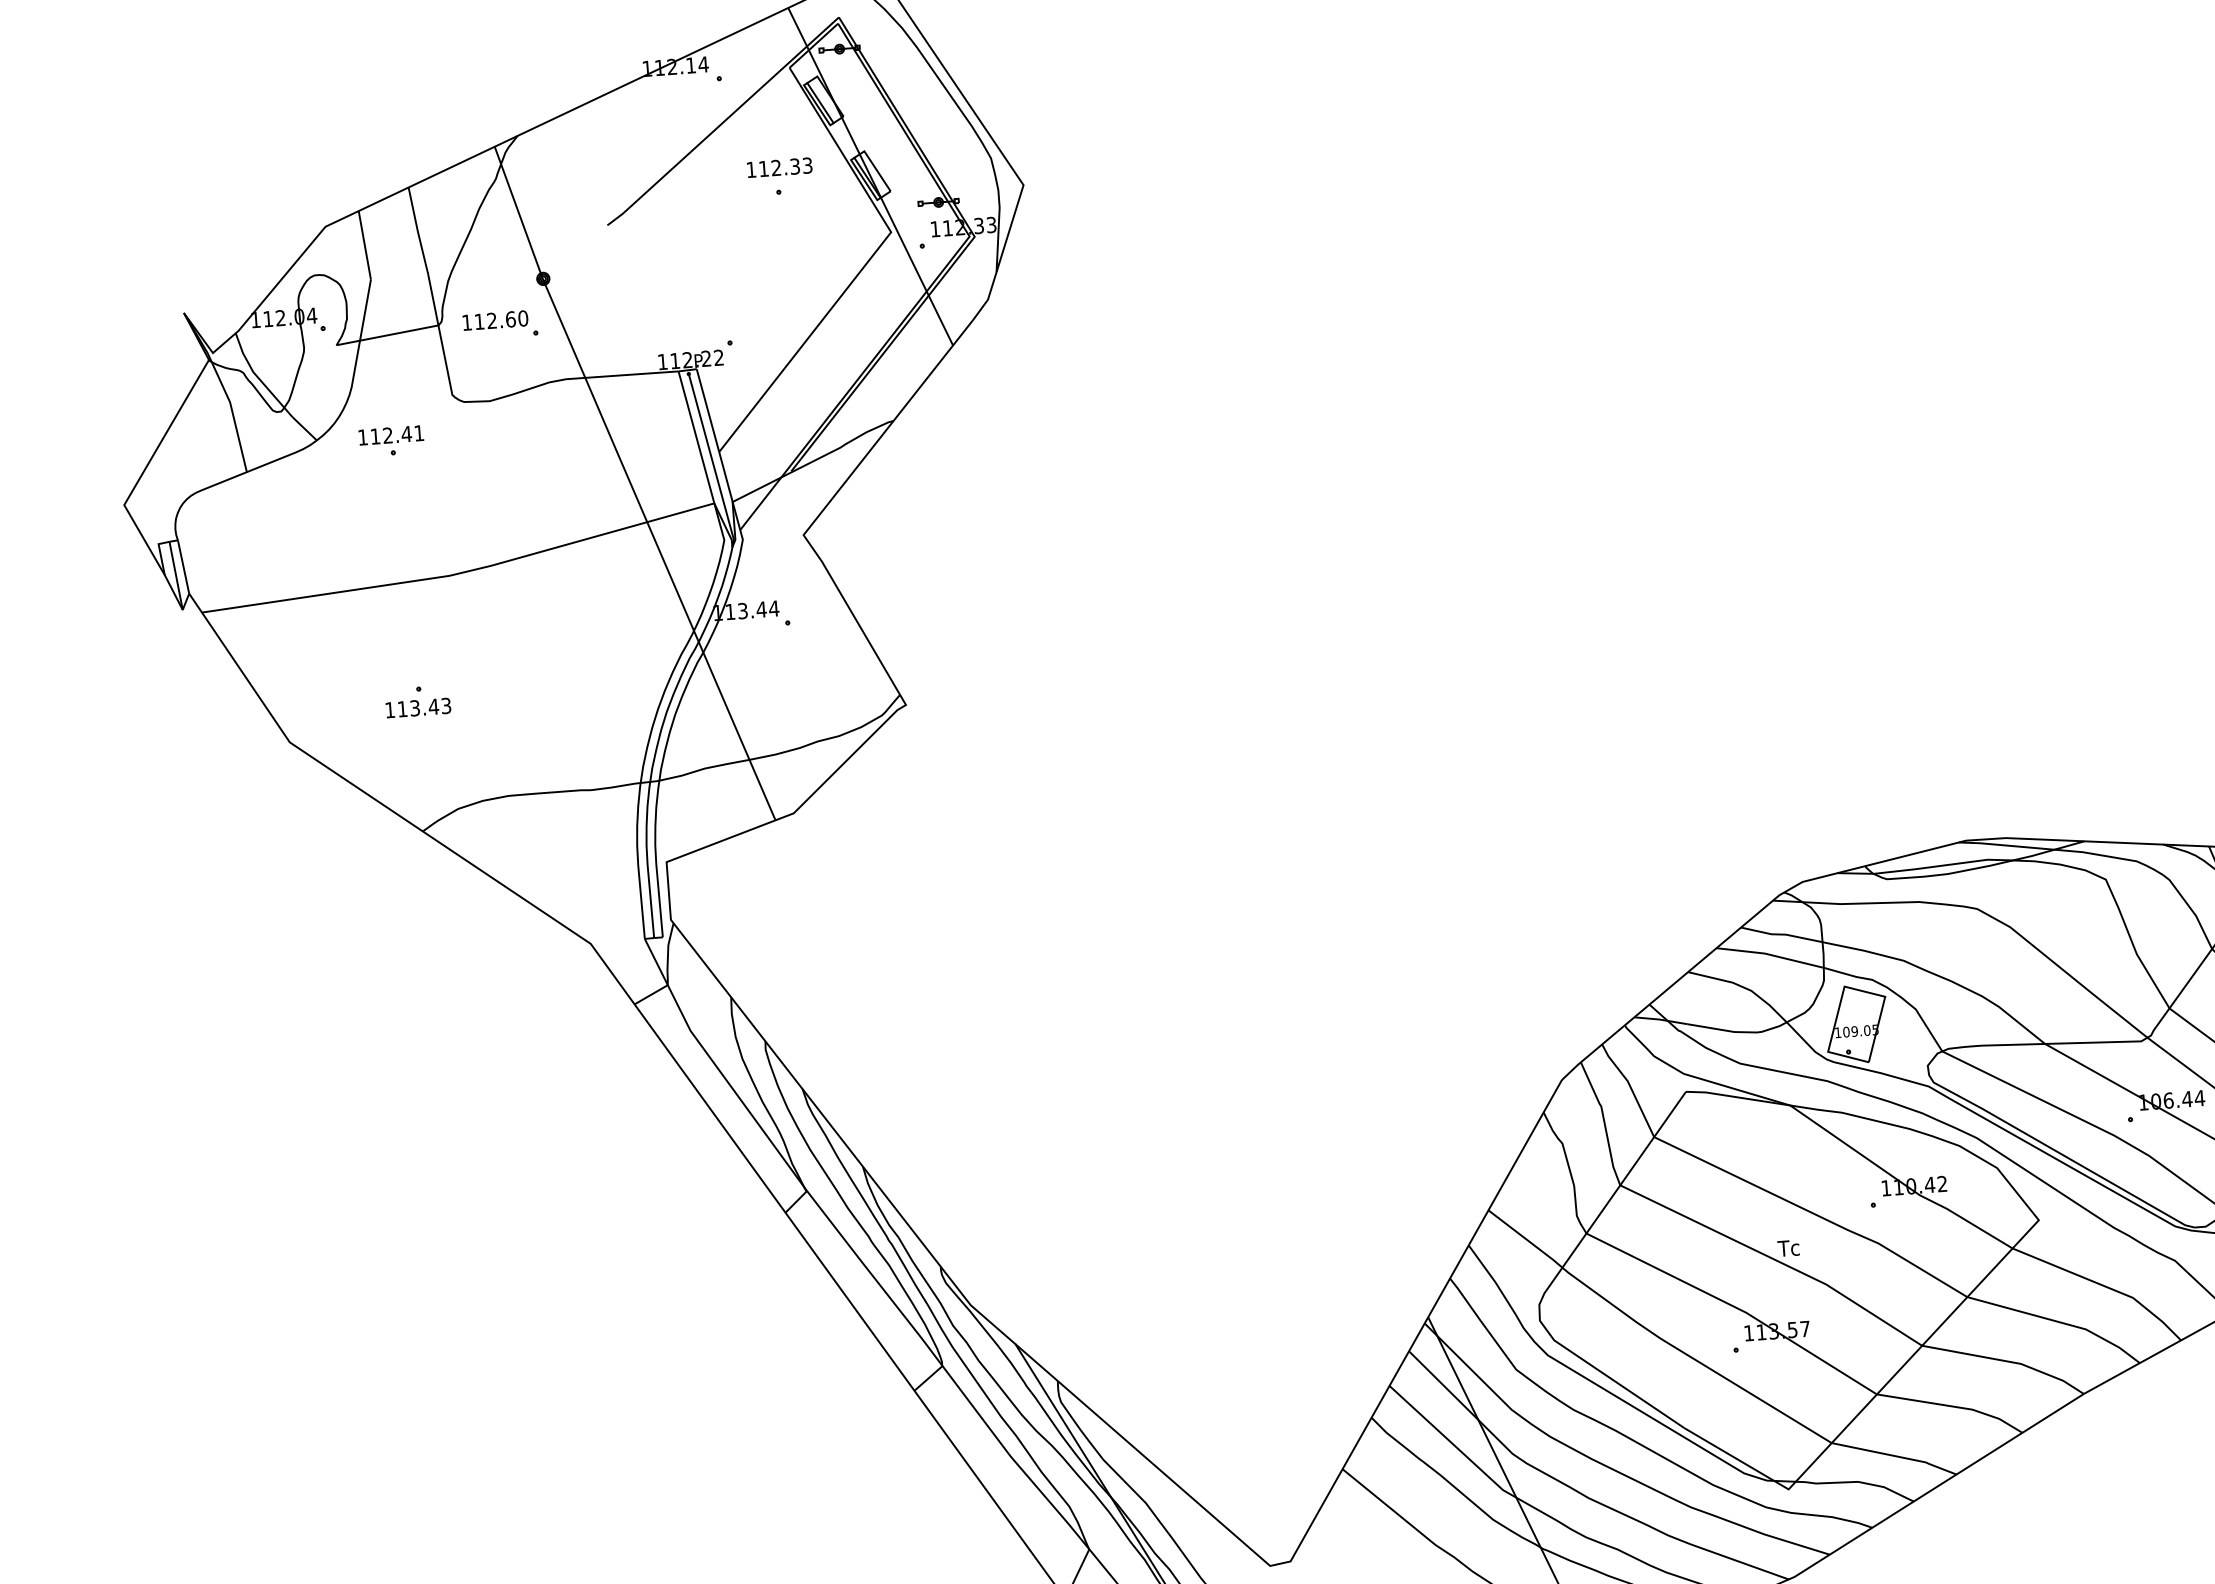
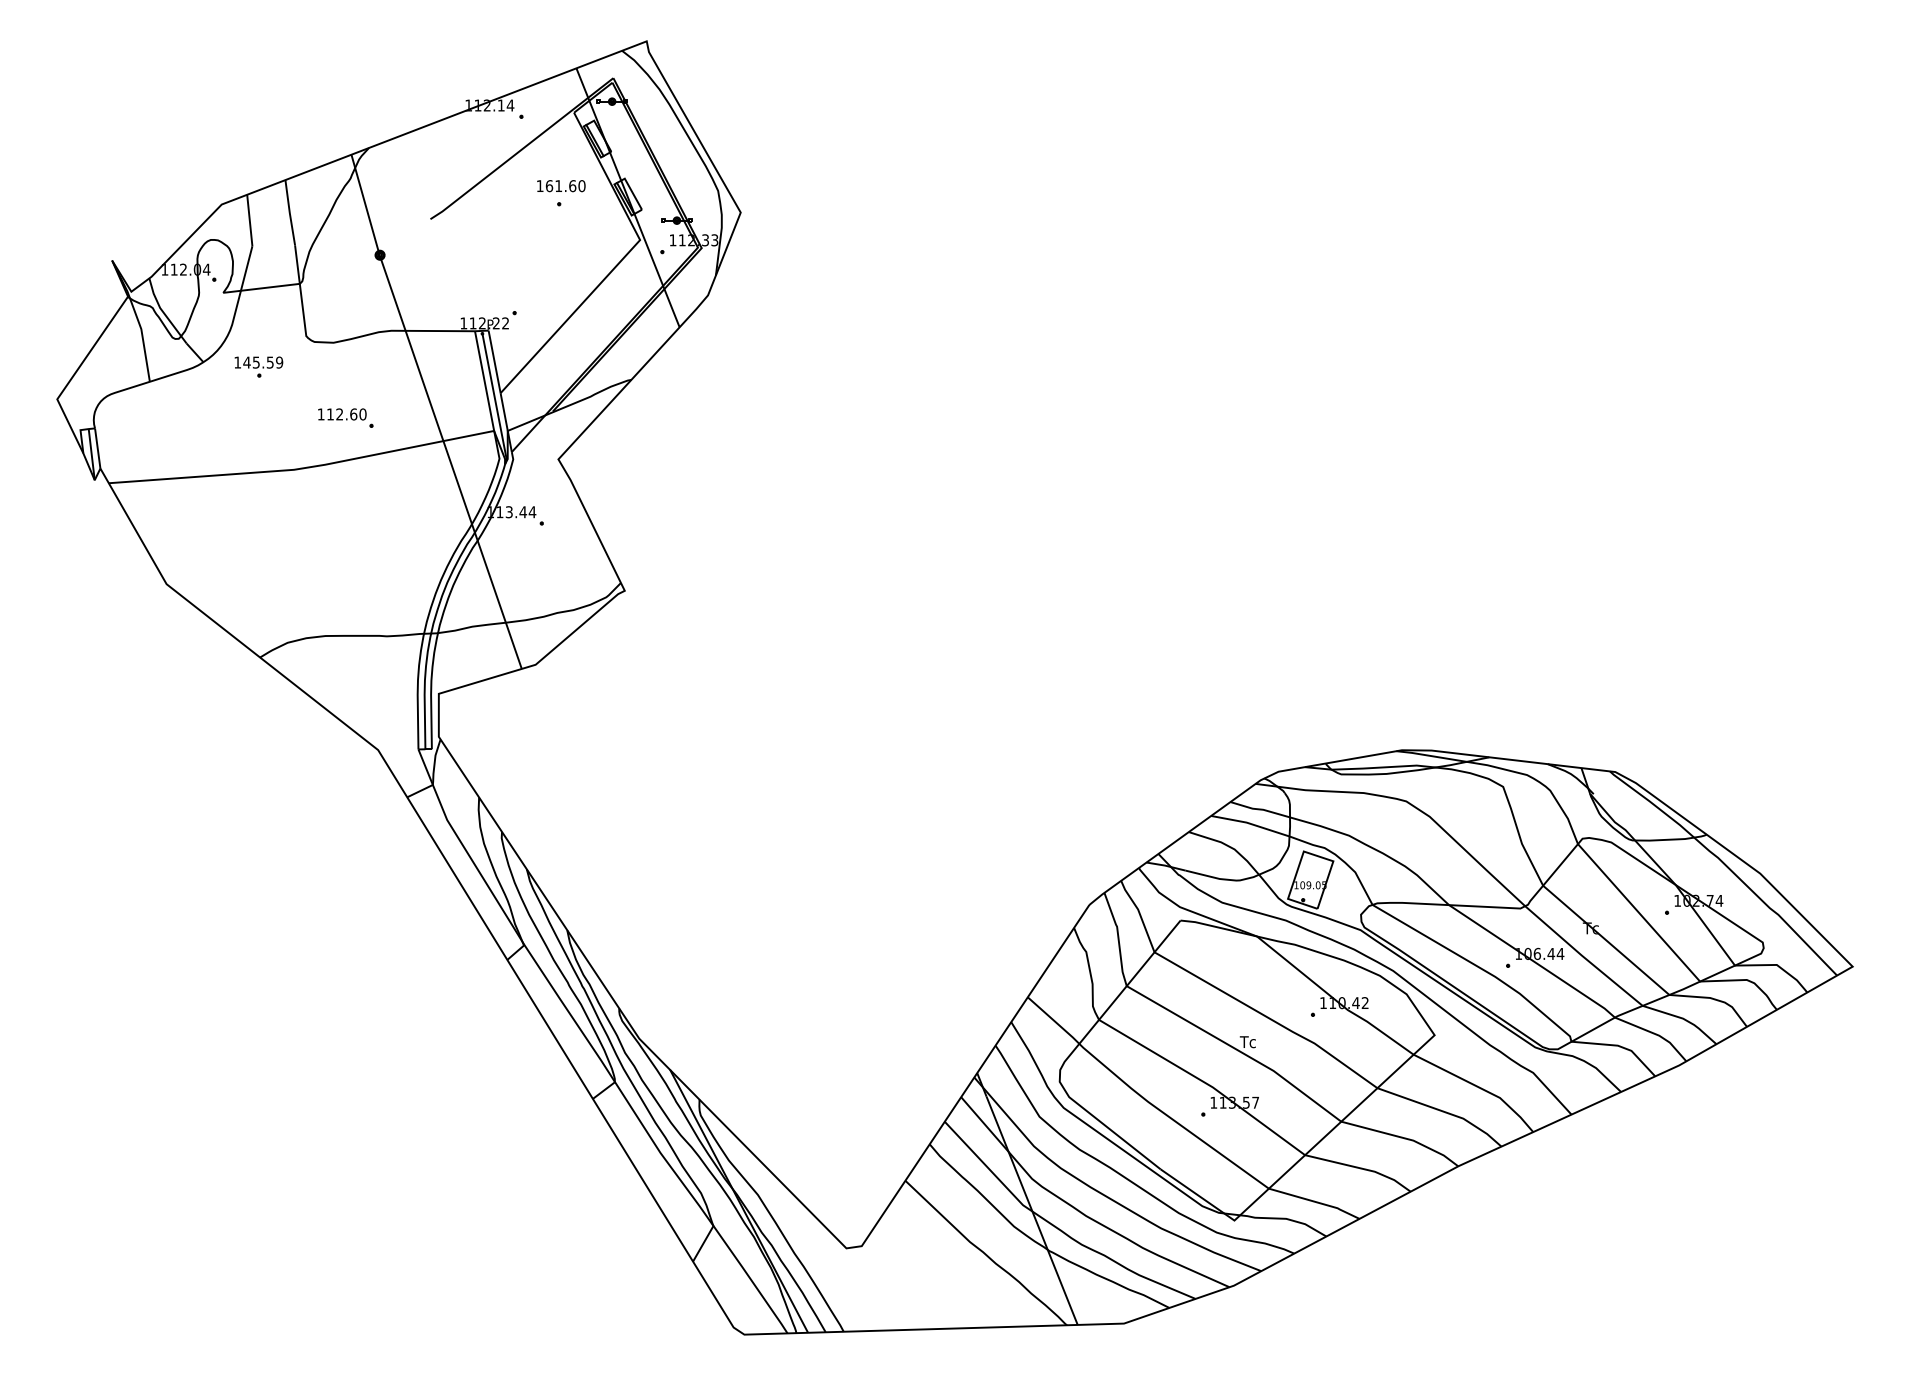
text: (785, 167) -> (565, 186), 112.33 -> 161.60
part: (500, 324) -> (345, 417), moved
text: (397, 434) -> (263, 362), 112.41 -> 145.59
part: (417, 700) -> (263, 560), removed

